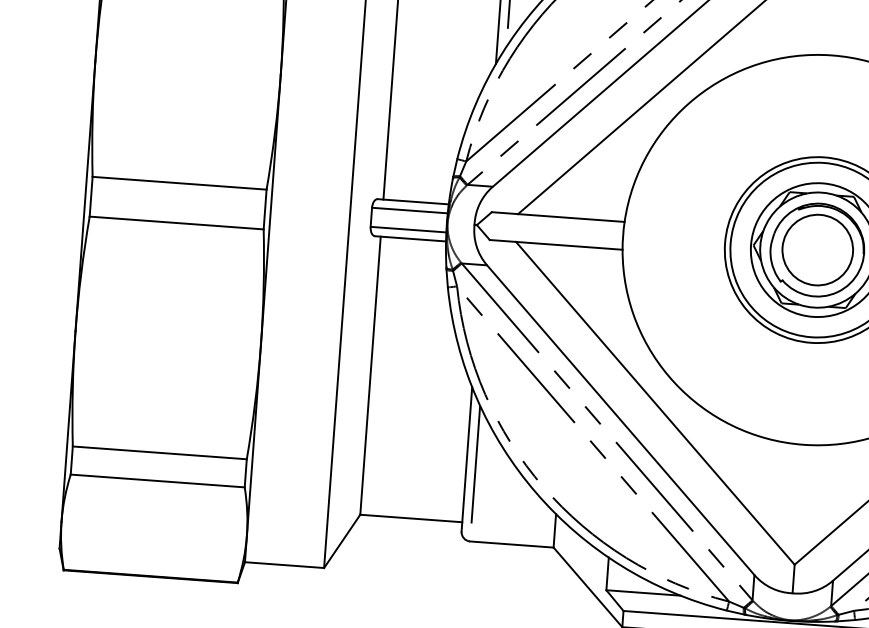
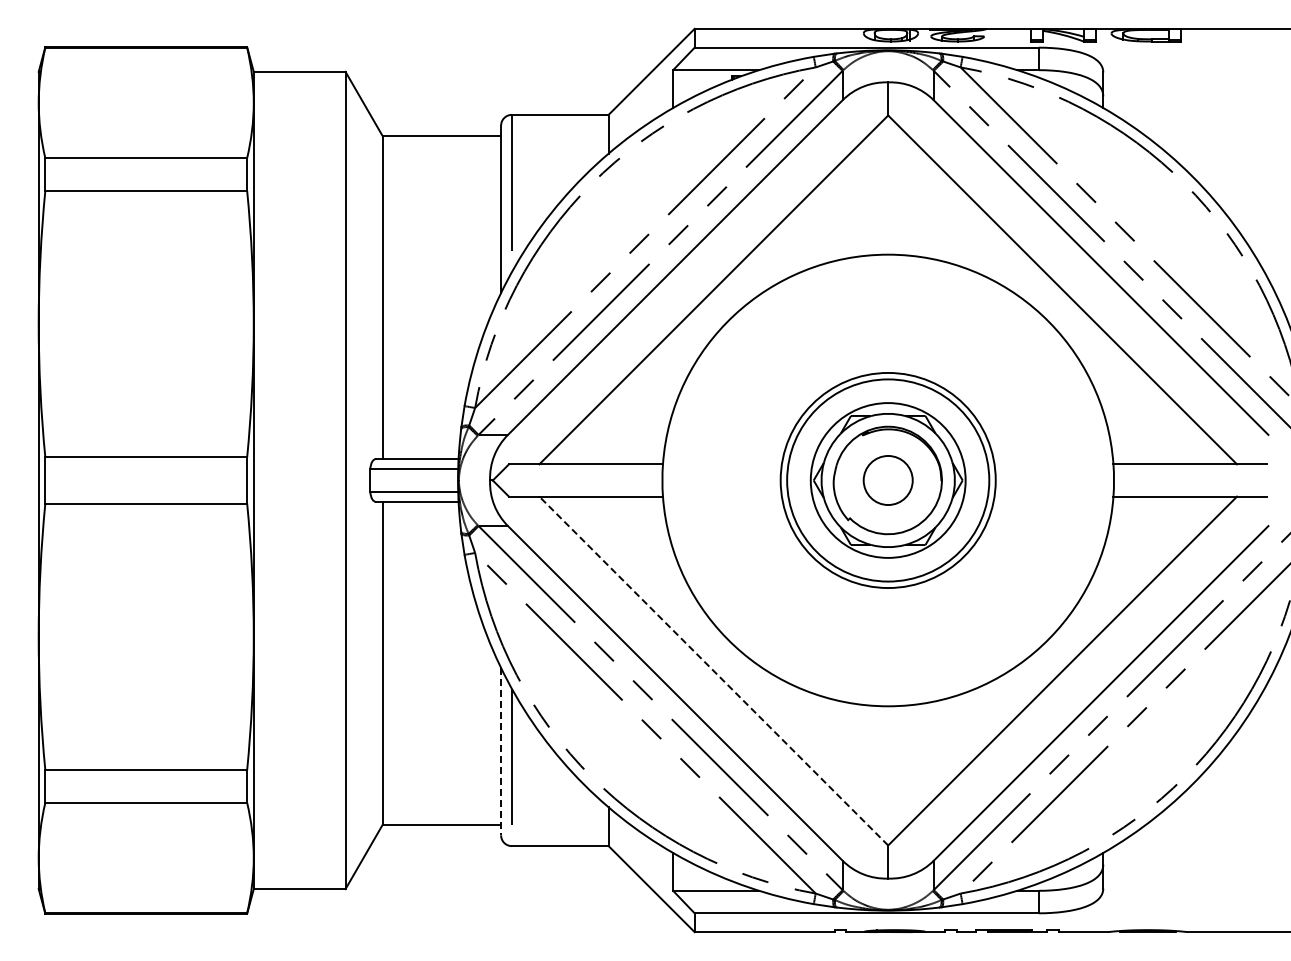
circle: (818, 250) -> (888, 480), size x0.6
line: (655, 403) -> (713, 671), solid -> dashed
line: (467, 459) -> (501, 751), solid -> dashed

